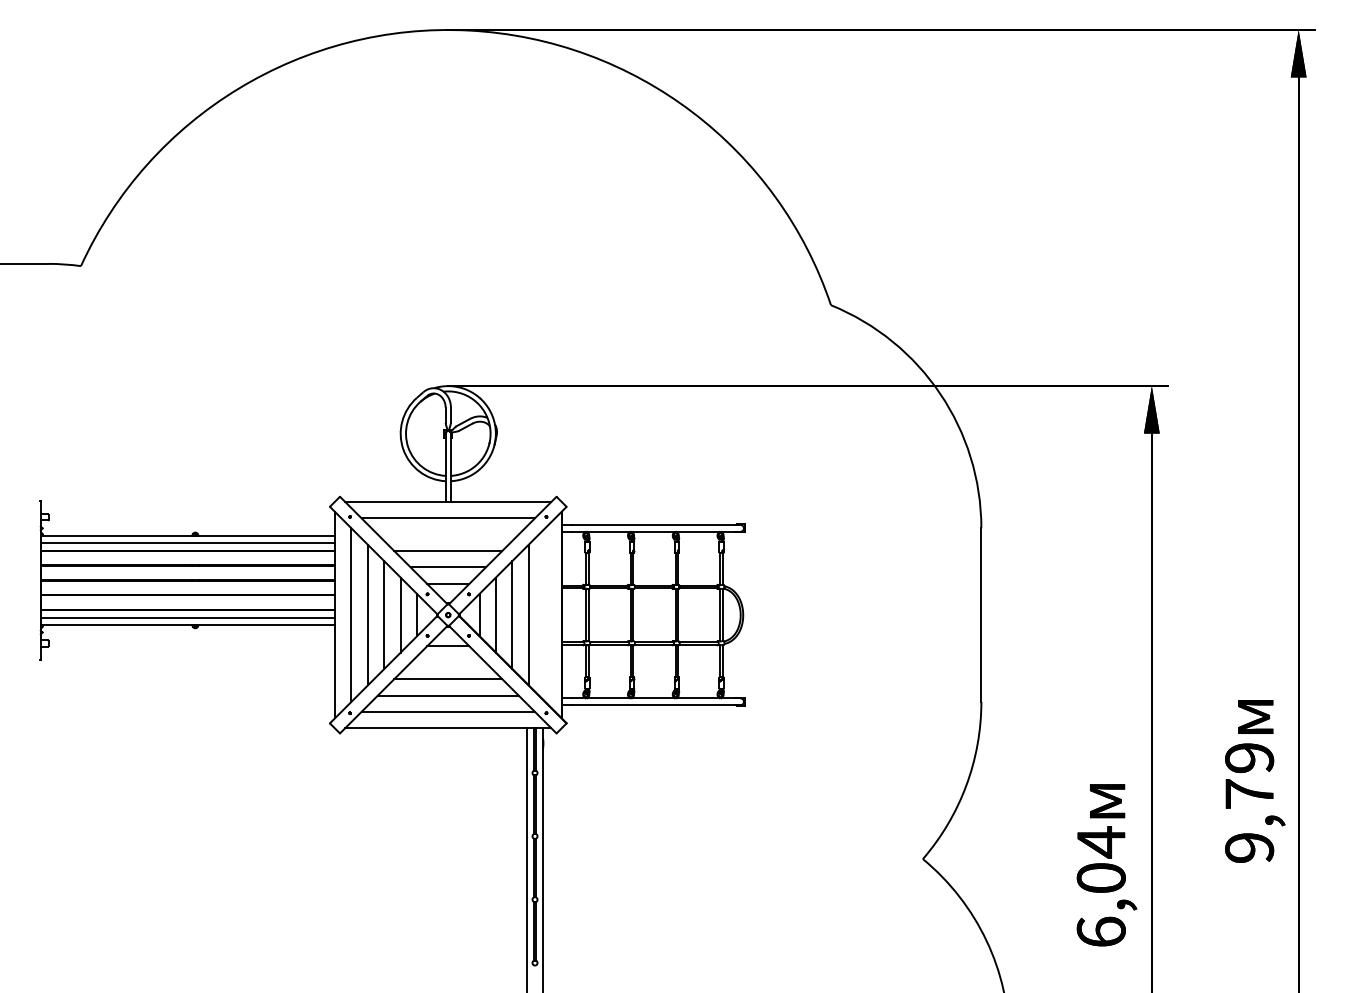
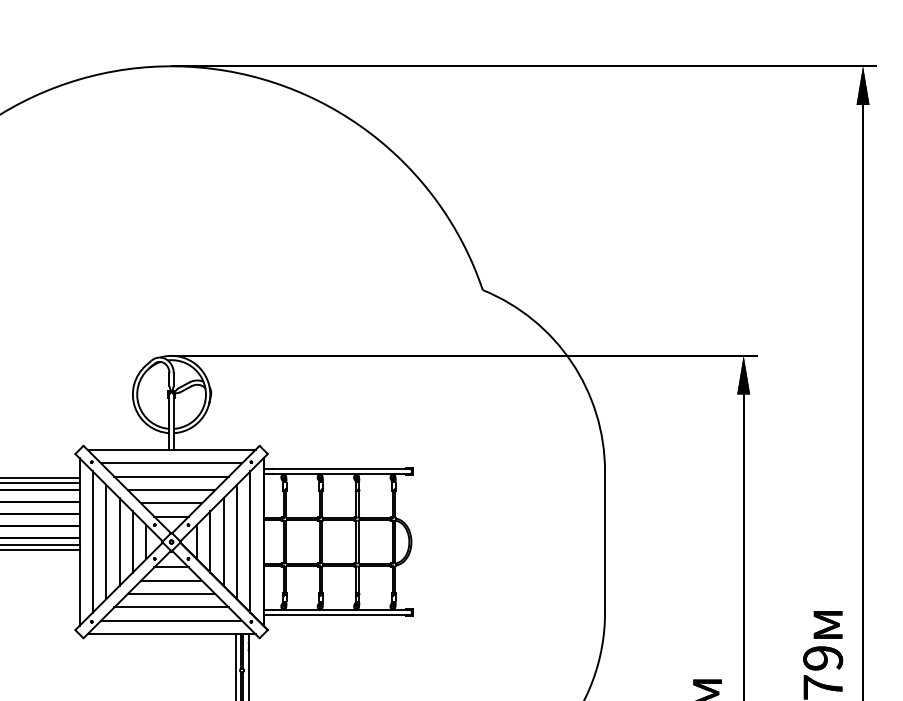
line: (447, 534) -> (170, 476), added
line: (545, 614) -> (250, 541), added
line: (447, 662) -> (170, 580), added

